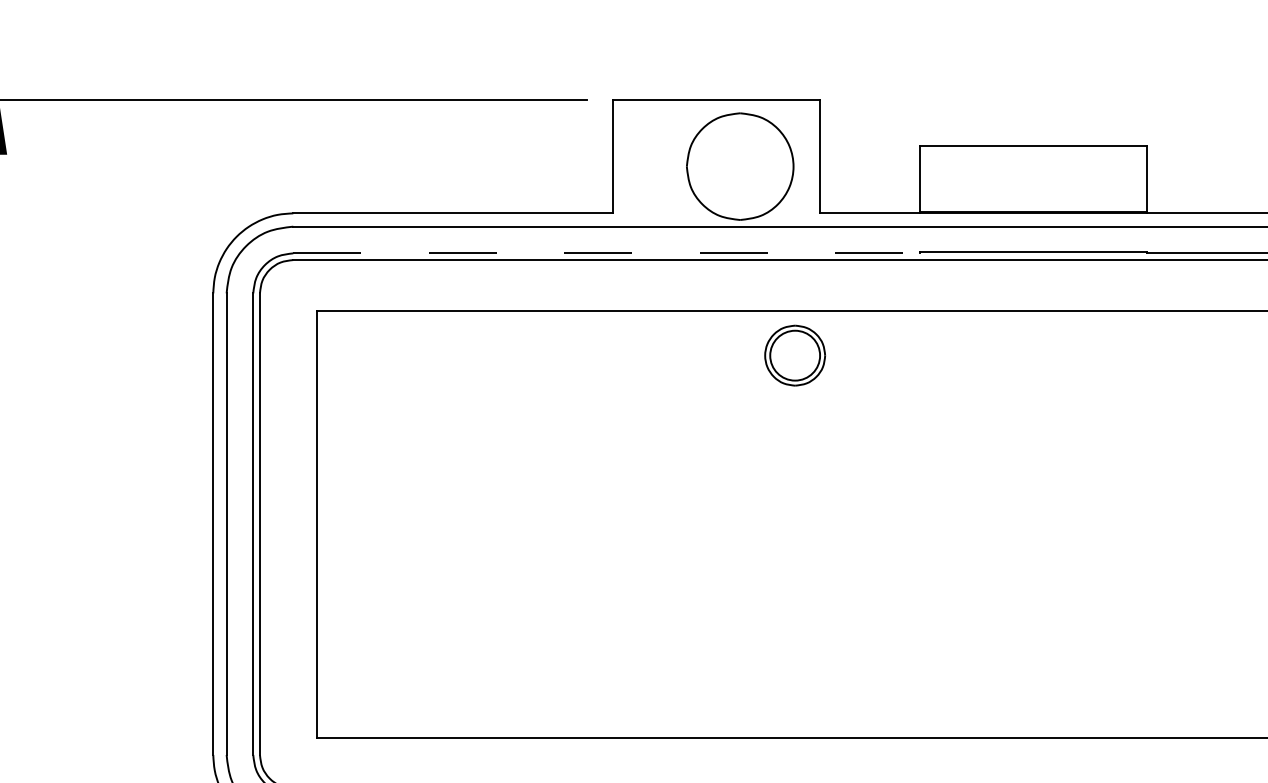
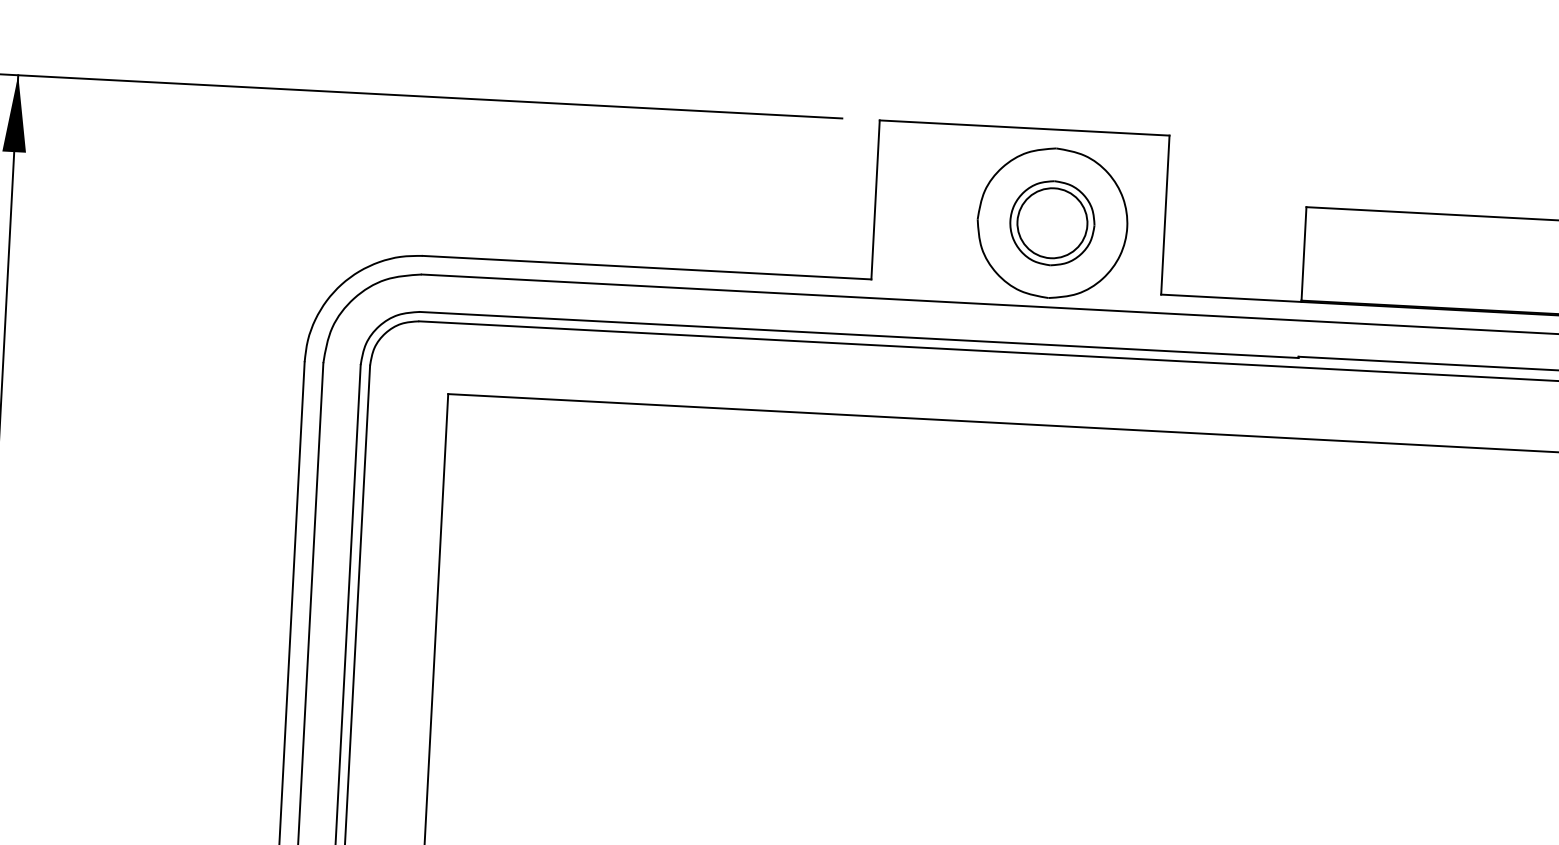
line: (607, 253) -> (860, 335), dashed -> solid
part: (794, 355) -> (1051, 222), moved

